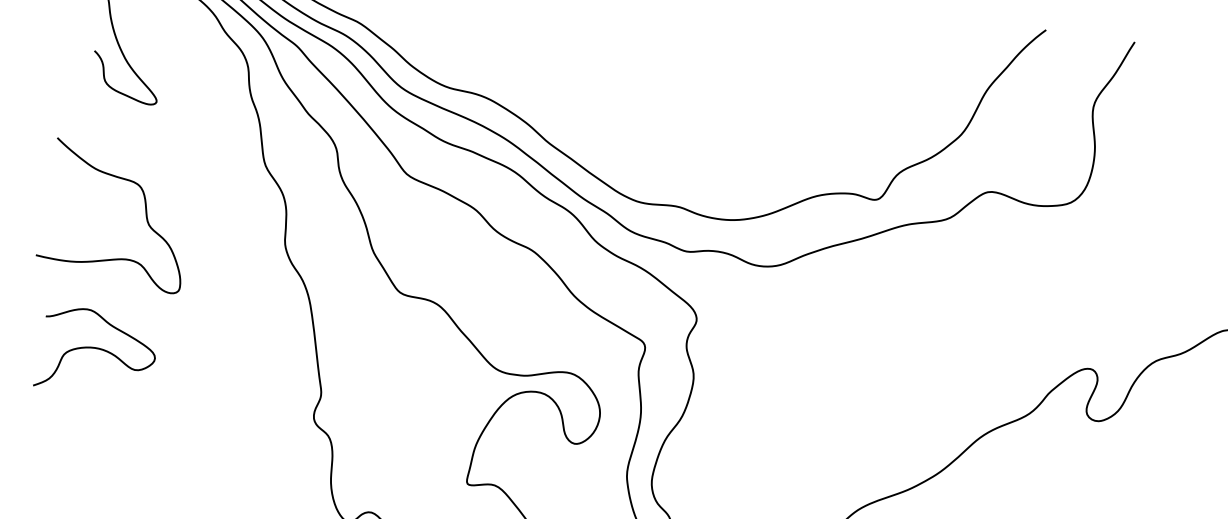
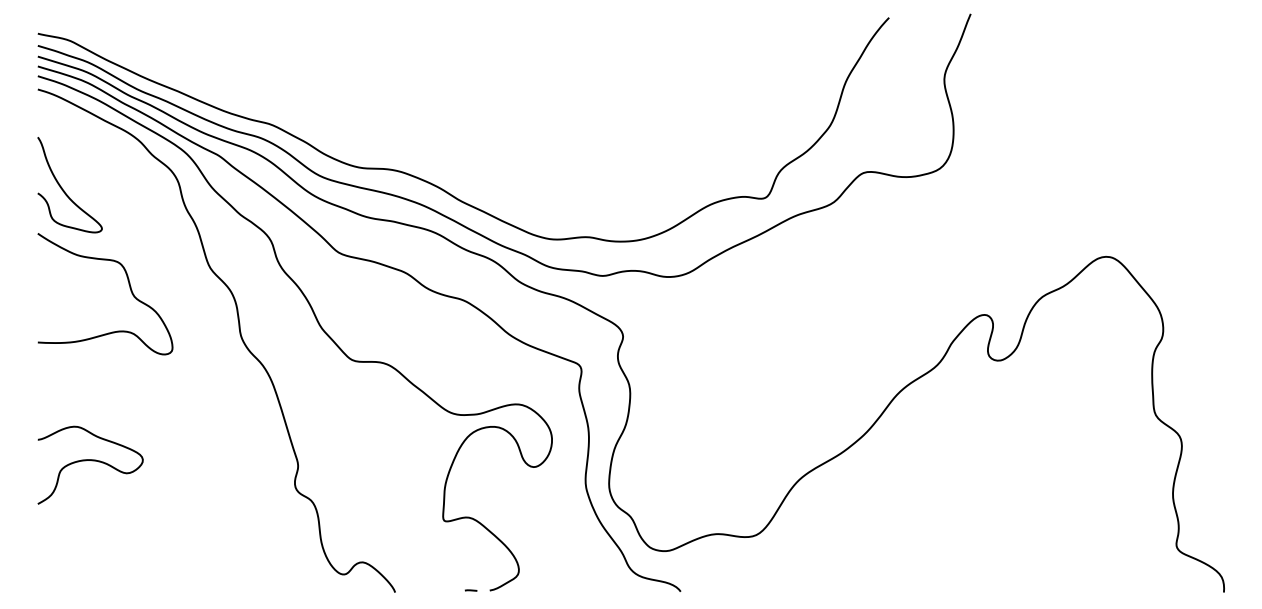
curve: (145, 215) -> (129, 288), moved

